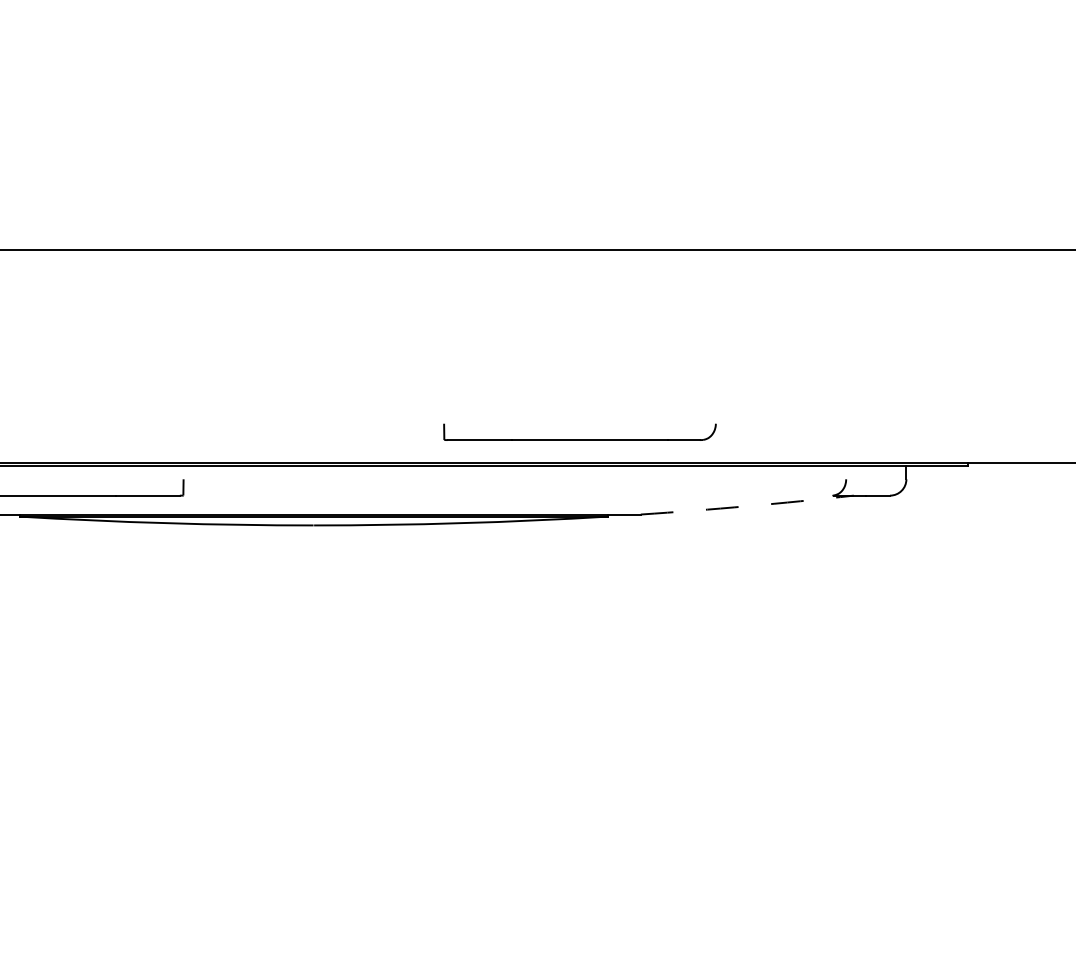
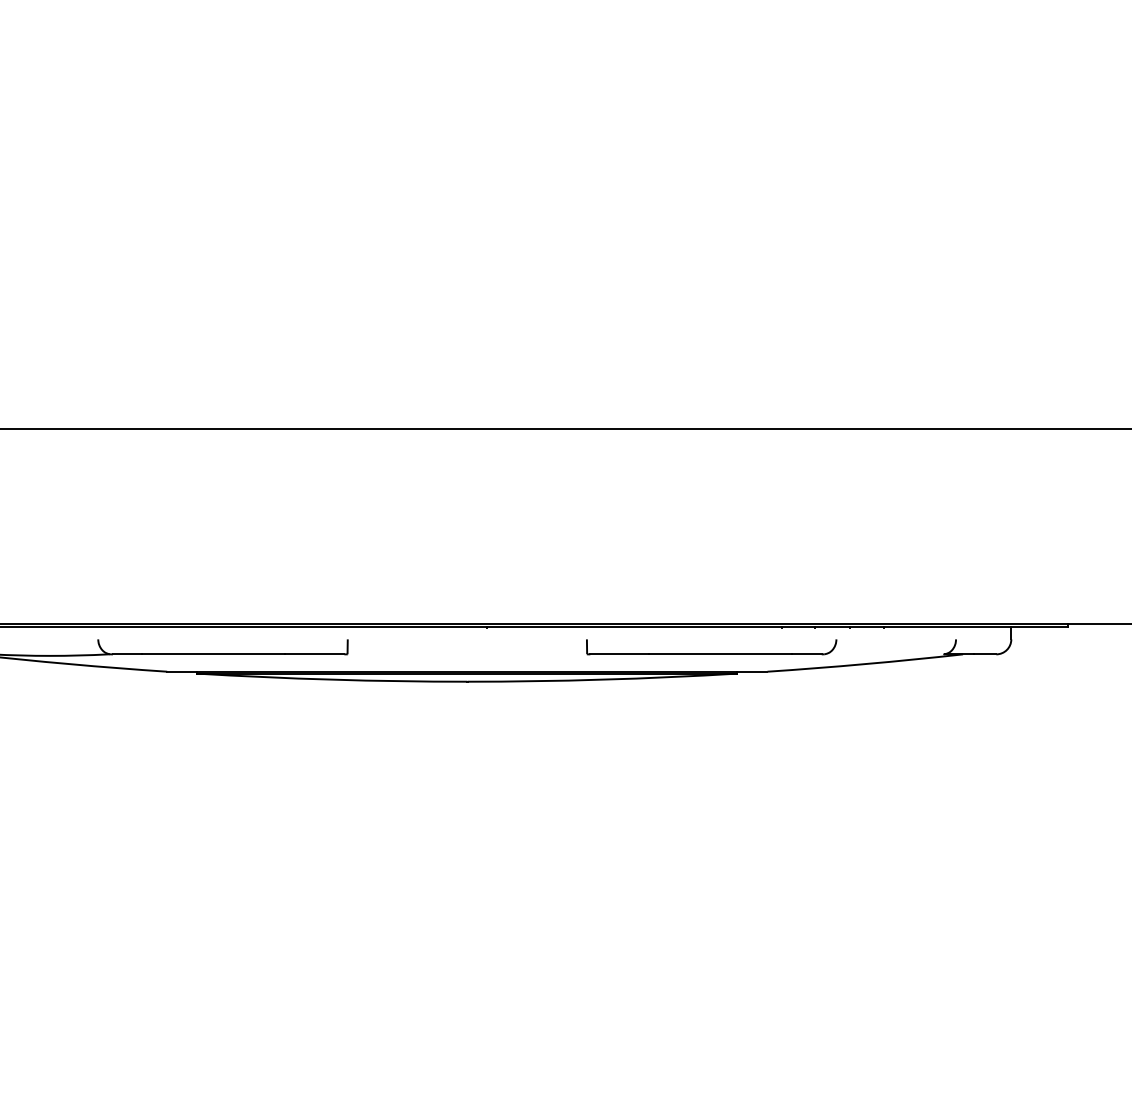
part: (579, 432) -> (711, 647), moved
arc: (747, 506) -> (865, 664), dashed -> solid

